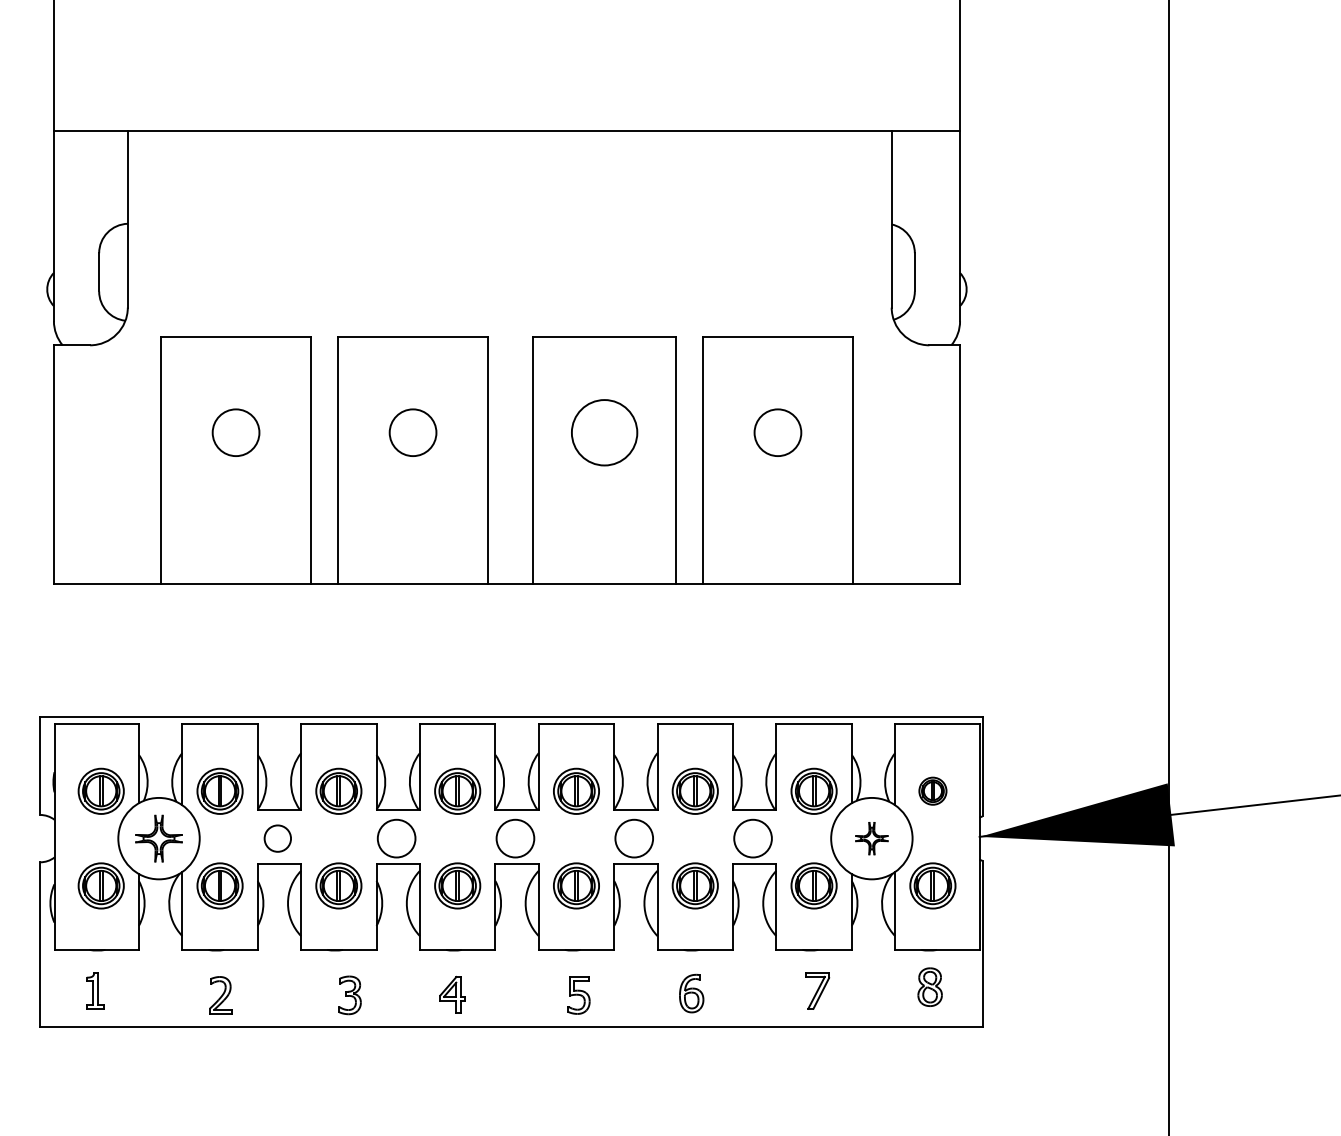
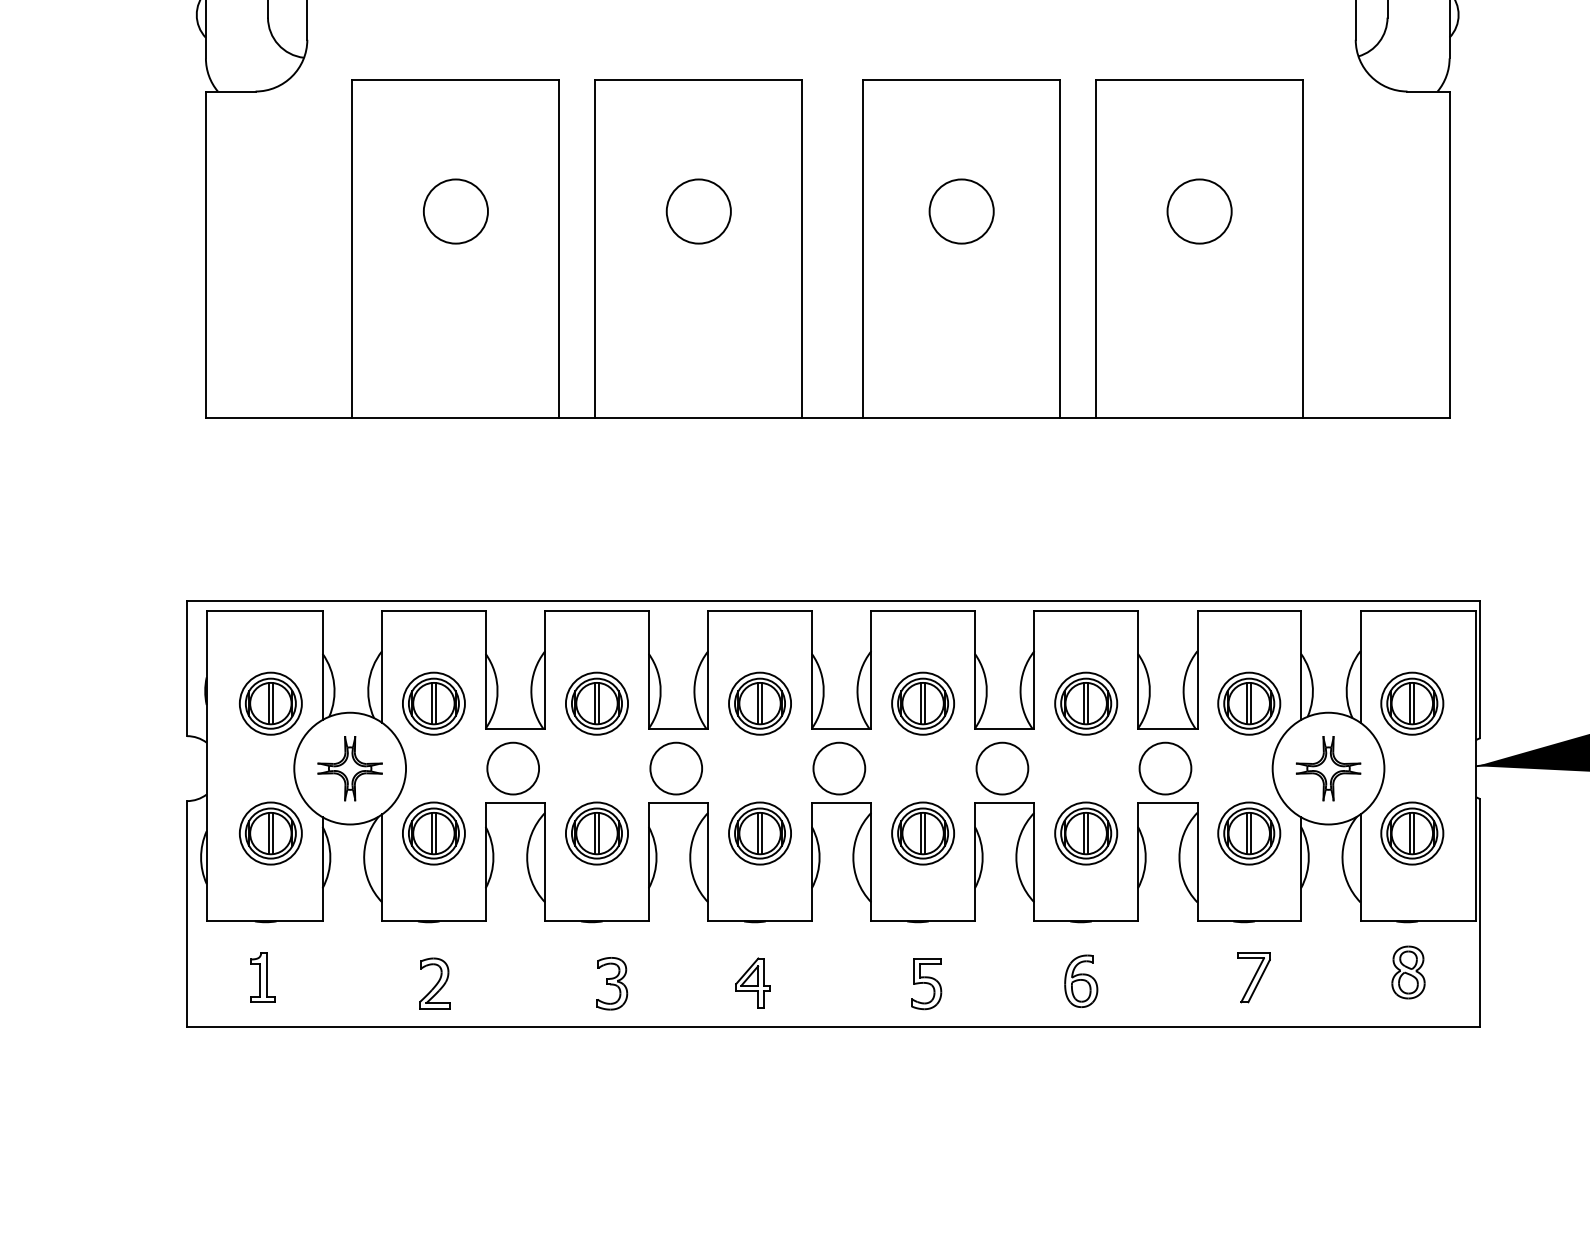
circle: (604, 432) -> (961, 211), size x0.71
part: (932, 790) -> (1411, 702), size x1.67
circle: (277, 838) -> (512, 768), size x1.43
part: (871, 838) -> (1328, 768), size x1.43

